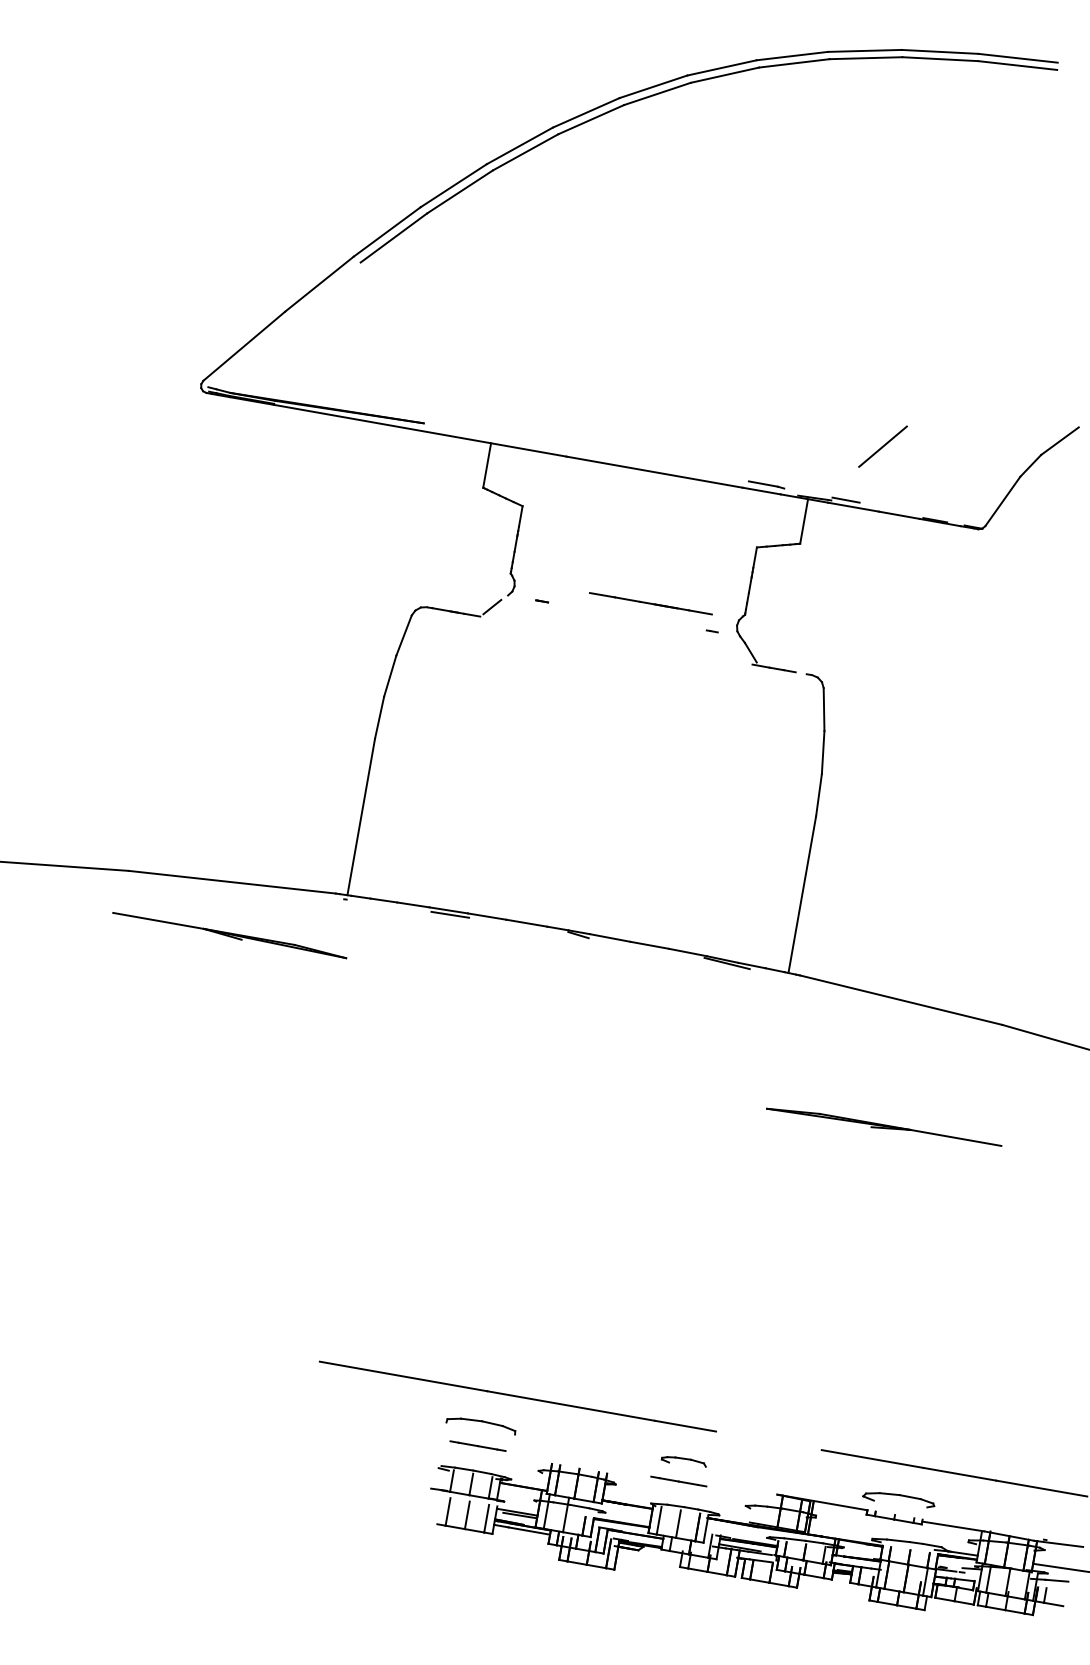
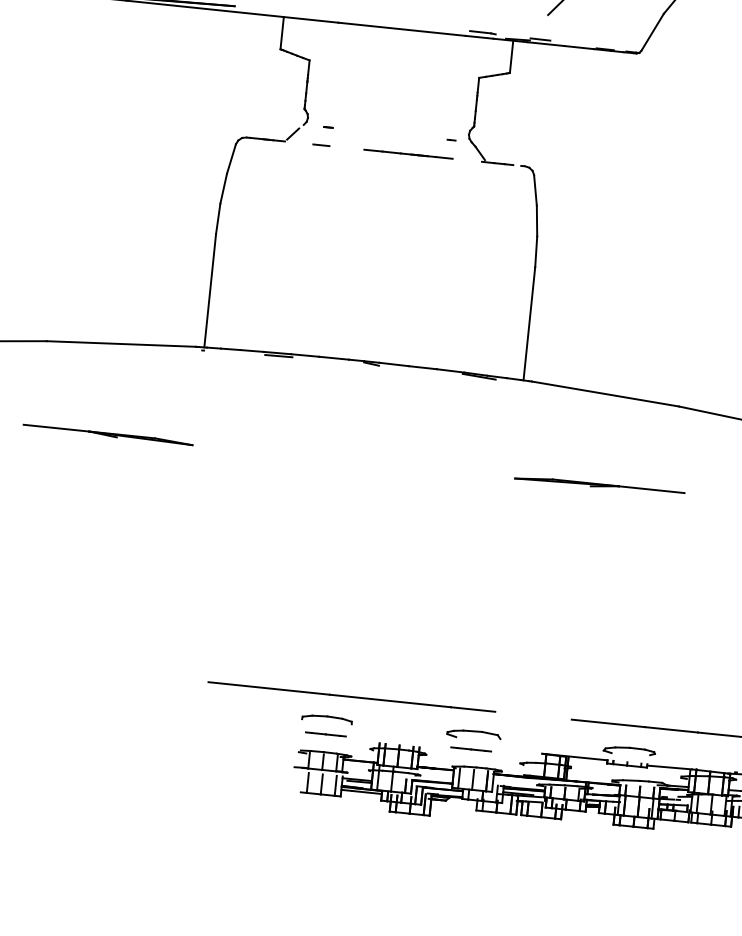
line: (650, 603) -> (408, 154), moved
line: (530, 625) -> (321, 145), added
part: (229, 935) -> (107, 434), moved
part: (683, 1461) -> (473, 734), size x1.67

